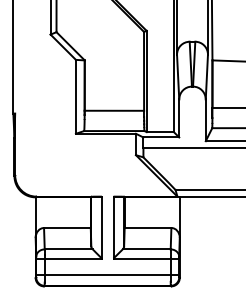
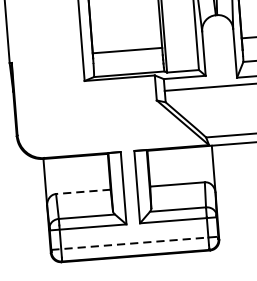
line: (66, 228) -> (82, 192), solid -> dashed
line: (108, 275) -> (135, 243), solid -> dashed

